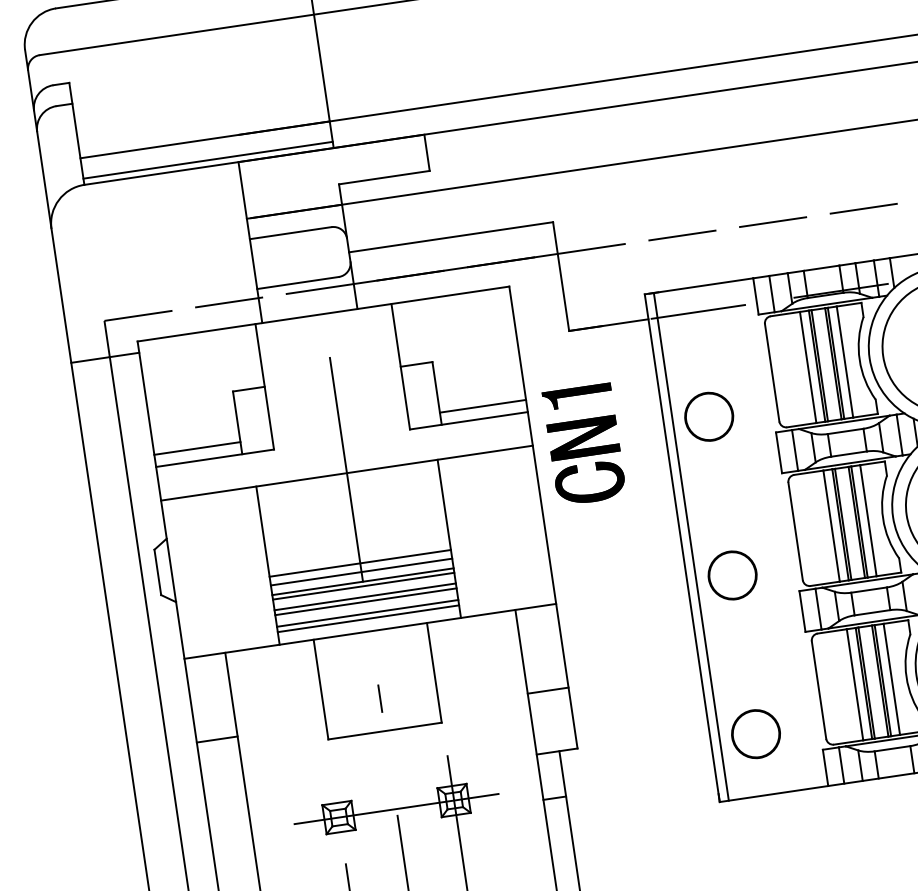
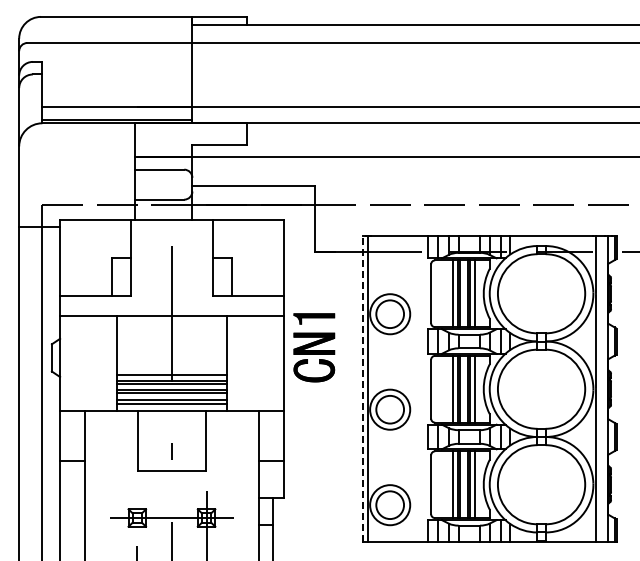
line: (482, 406) -> (257, 288), removed
circle: (707, 415) -> (389, 313), size x1.4
part: (584, 444) -> (314, 347), moved
line: (196, 448) -> (85, 288), removed
line: (681, 548) -> (362, 389), solid -> dashed
line: (359, 563) -> (171, 370), removed
circle: (731, 575) -> (389, 409), size x1.4
circle: (754, 733) -> (389, 504), size x1.4

